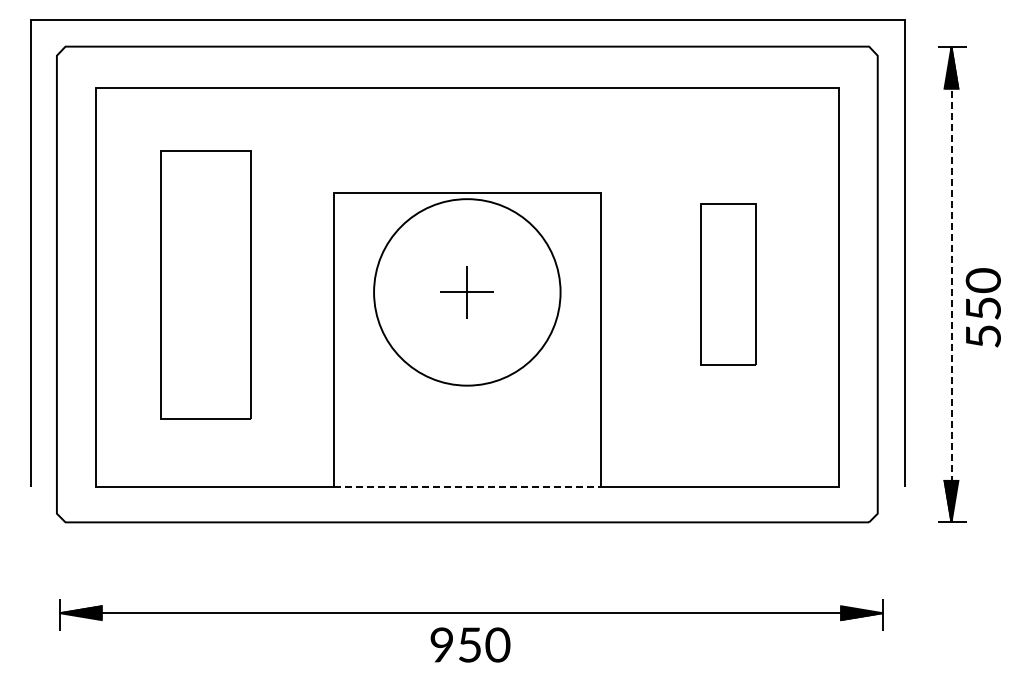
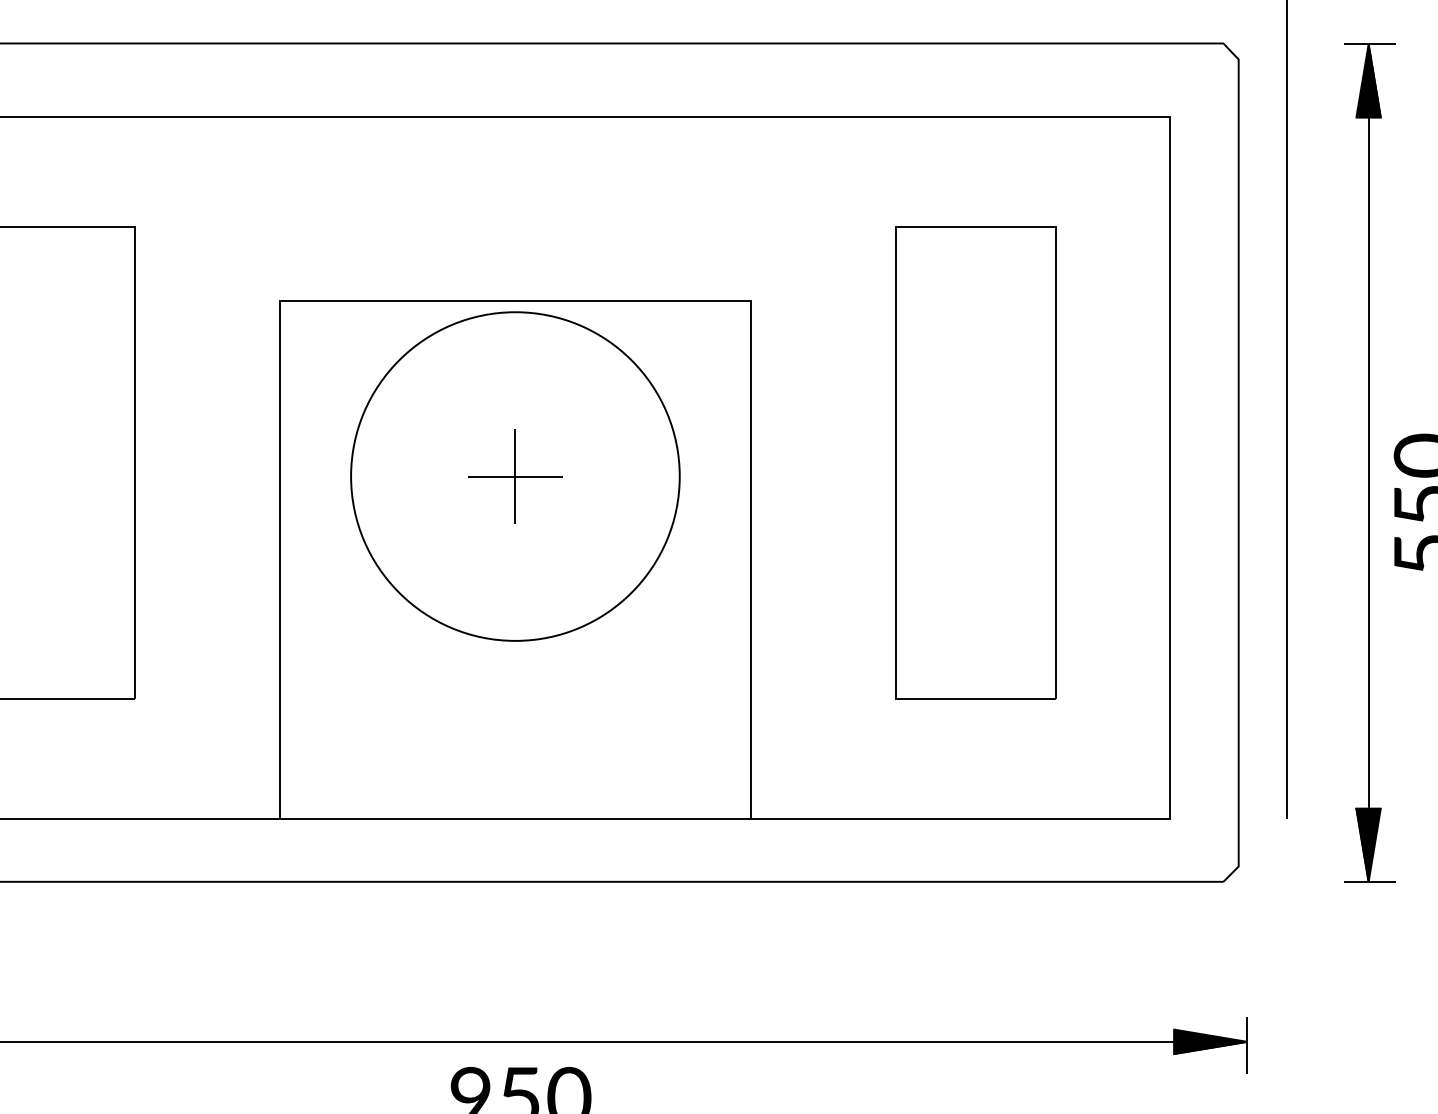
part: (728, 284) -> (975, 462), size x1.67
line: (951, 284) -> (1368, 462), dashed -> solid
line: (467, 486) -> (515, 818), dashed -> solid

